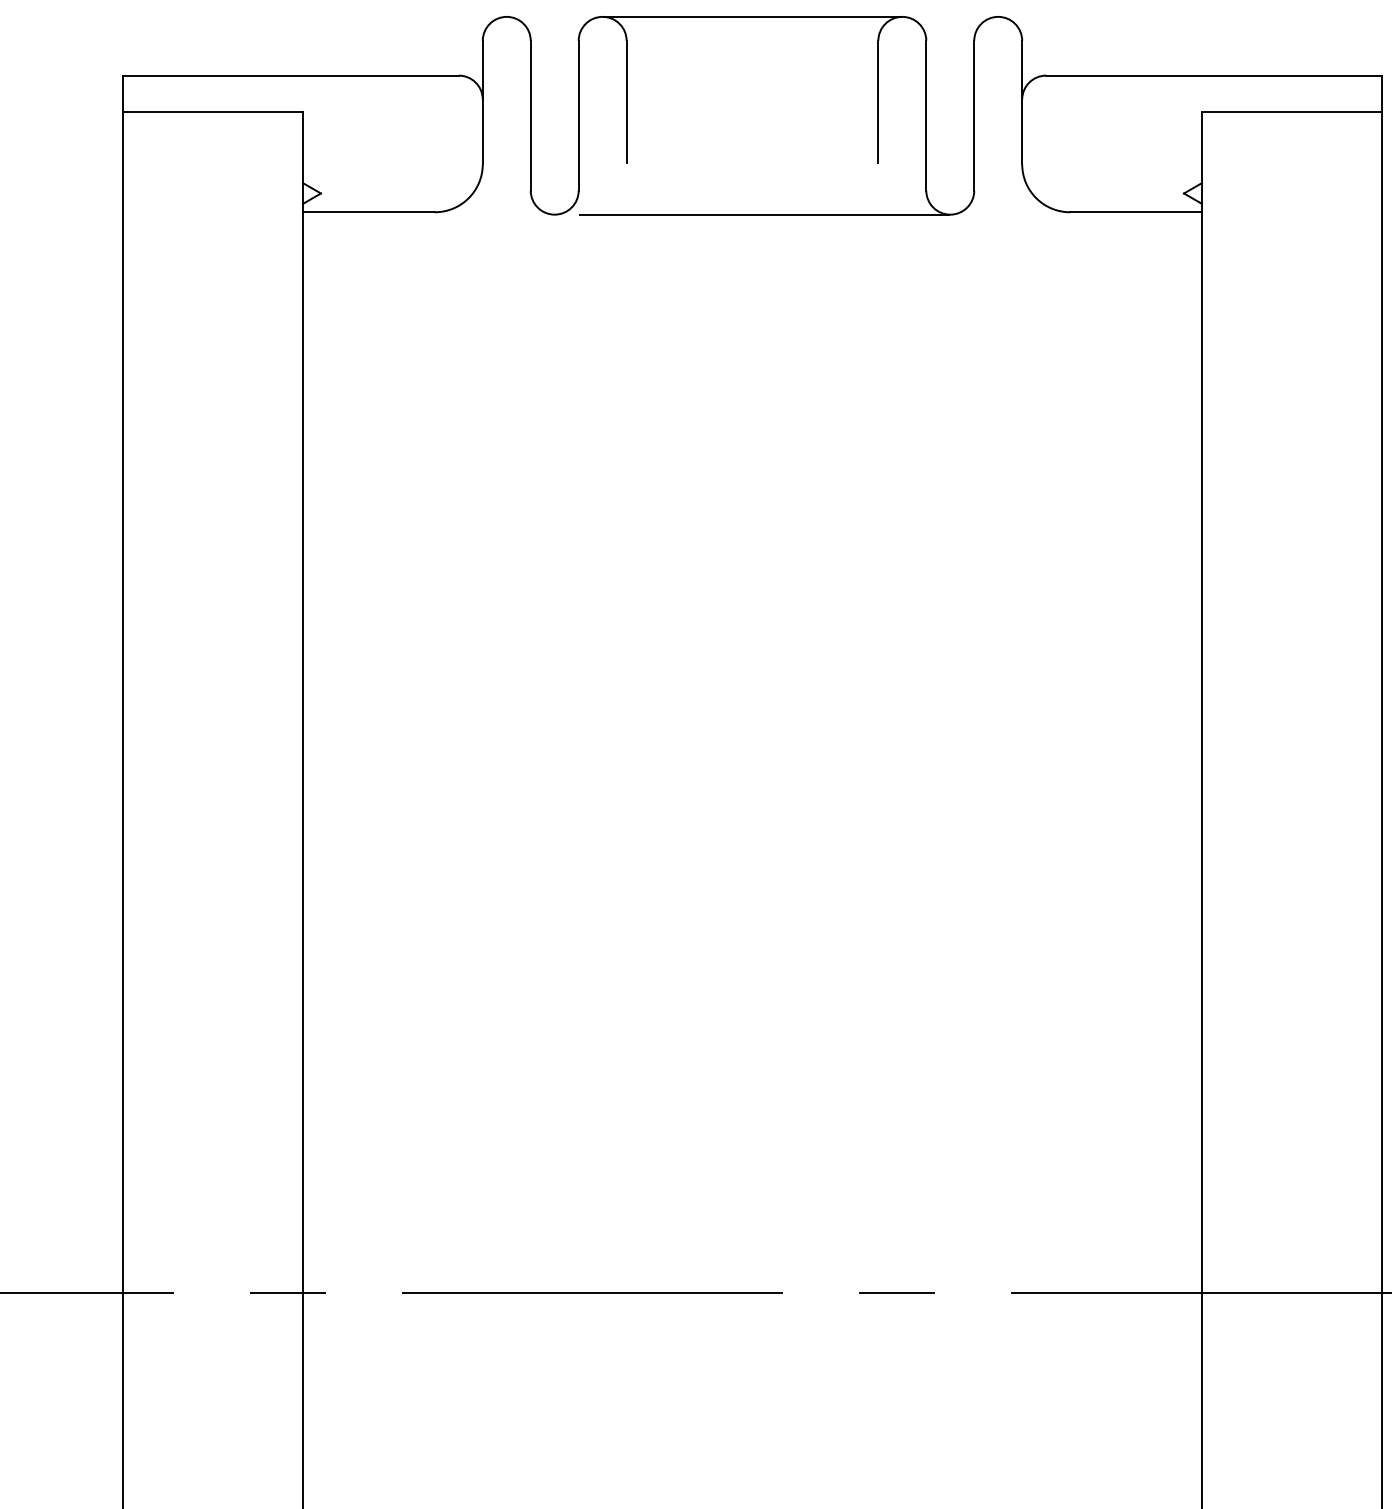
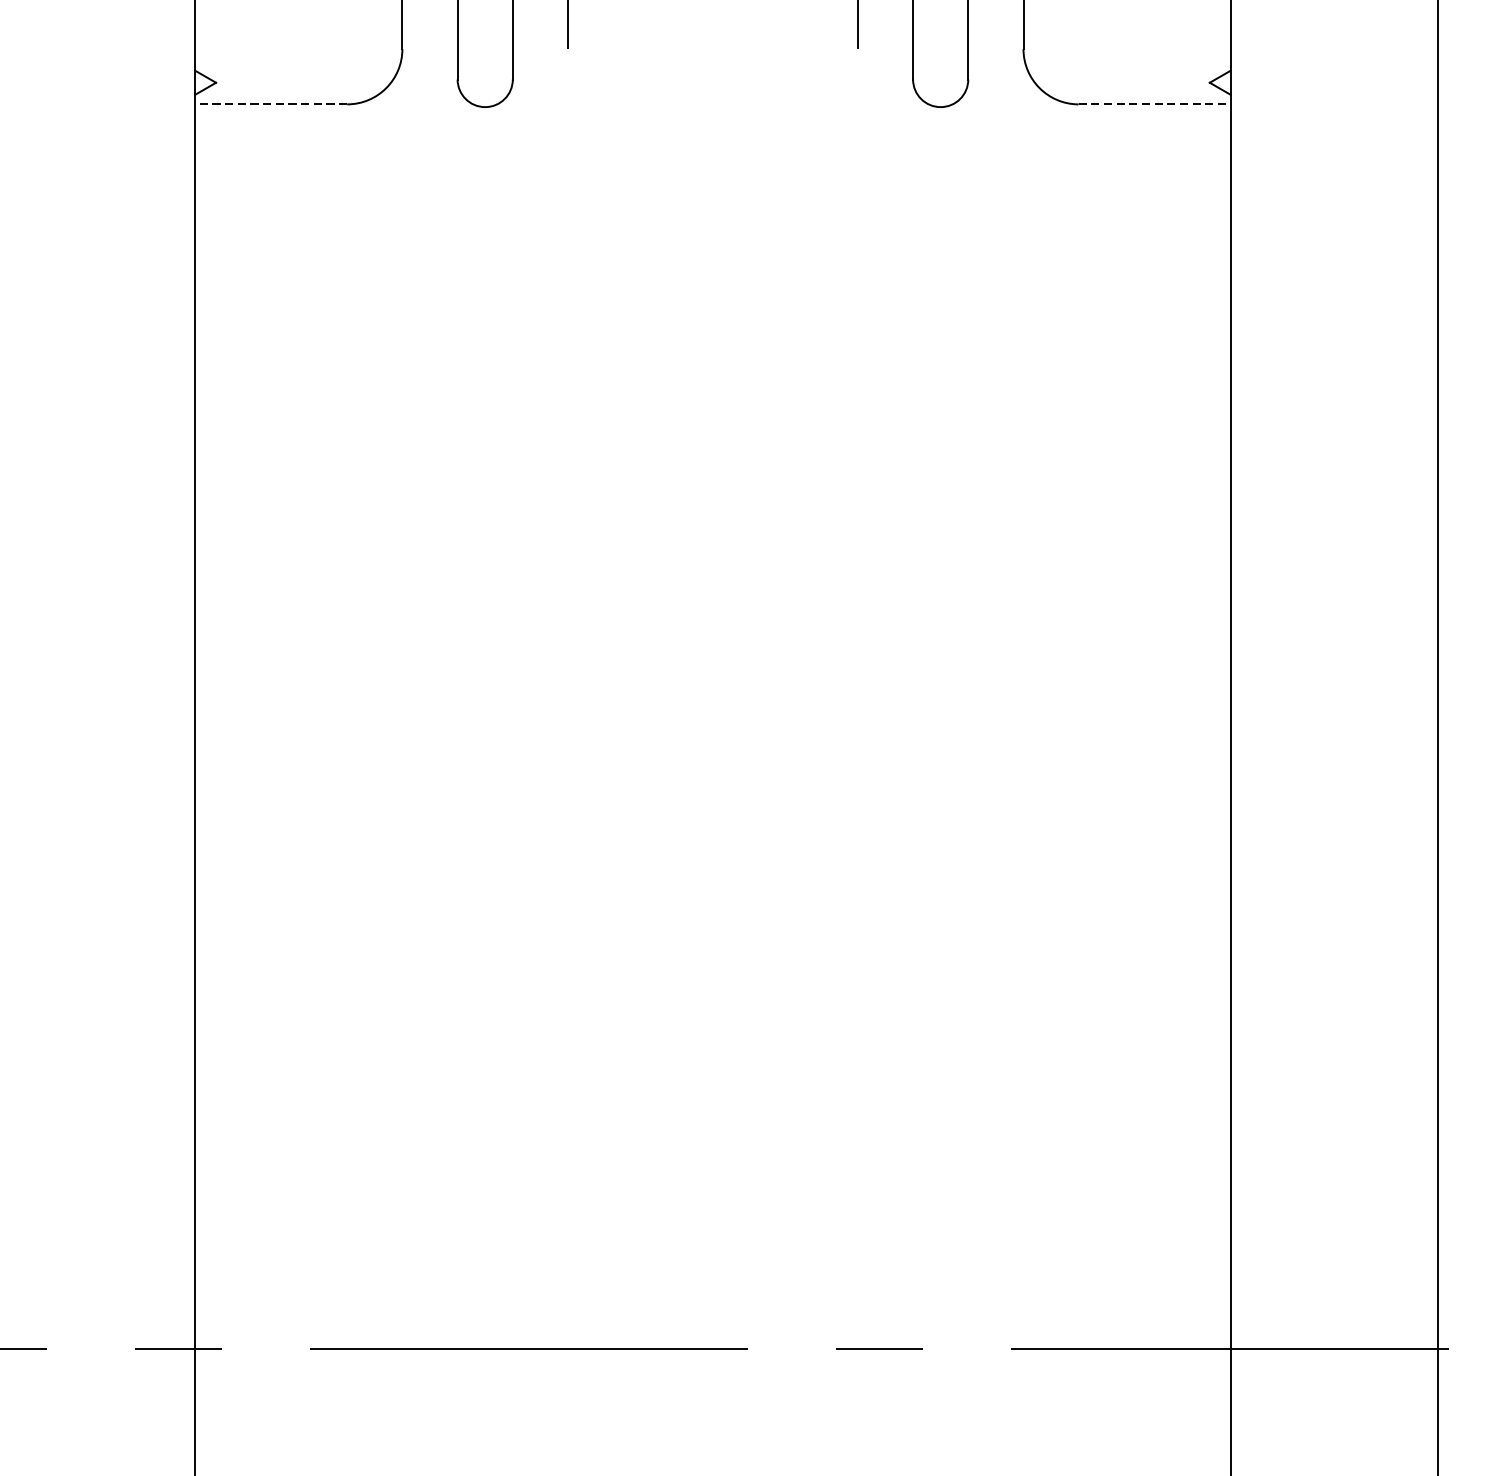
line: (368, 212) -> (270, 104), solid -> dashed
line: (1136, 212) -> (1155, 104), solid -> dashed
line: (764, 214) -> (726, 106), removed

